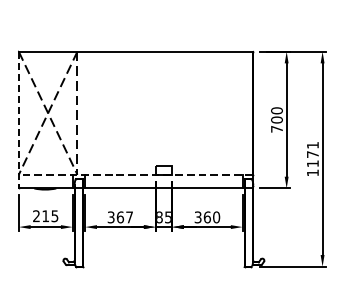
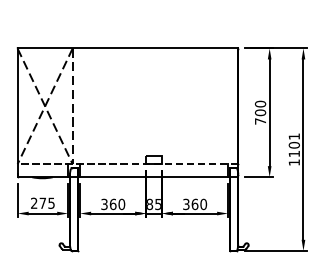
line: (18, 118) -> (17, 111), dashed -> solid
text: (312, 154) -> (293, 145), 1171 -> 1101
text: (45, 216) -> (42, 203), 215 -> 275
text: (129, 217) -> (121, 204), 367 -> 360

